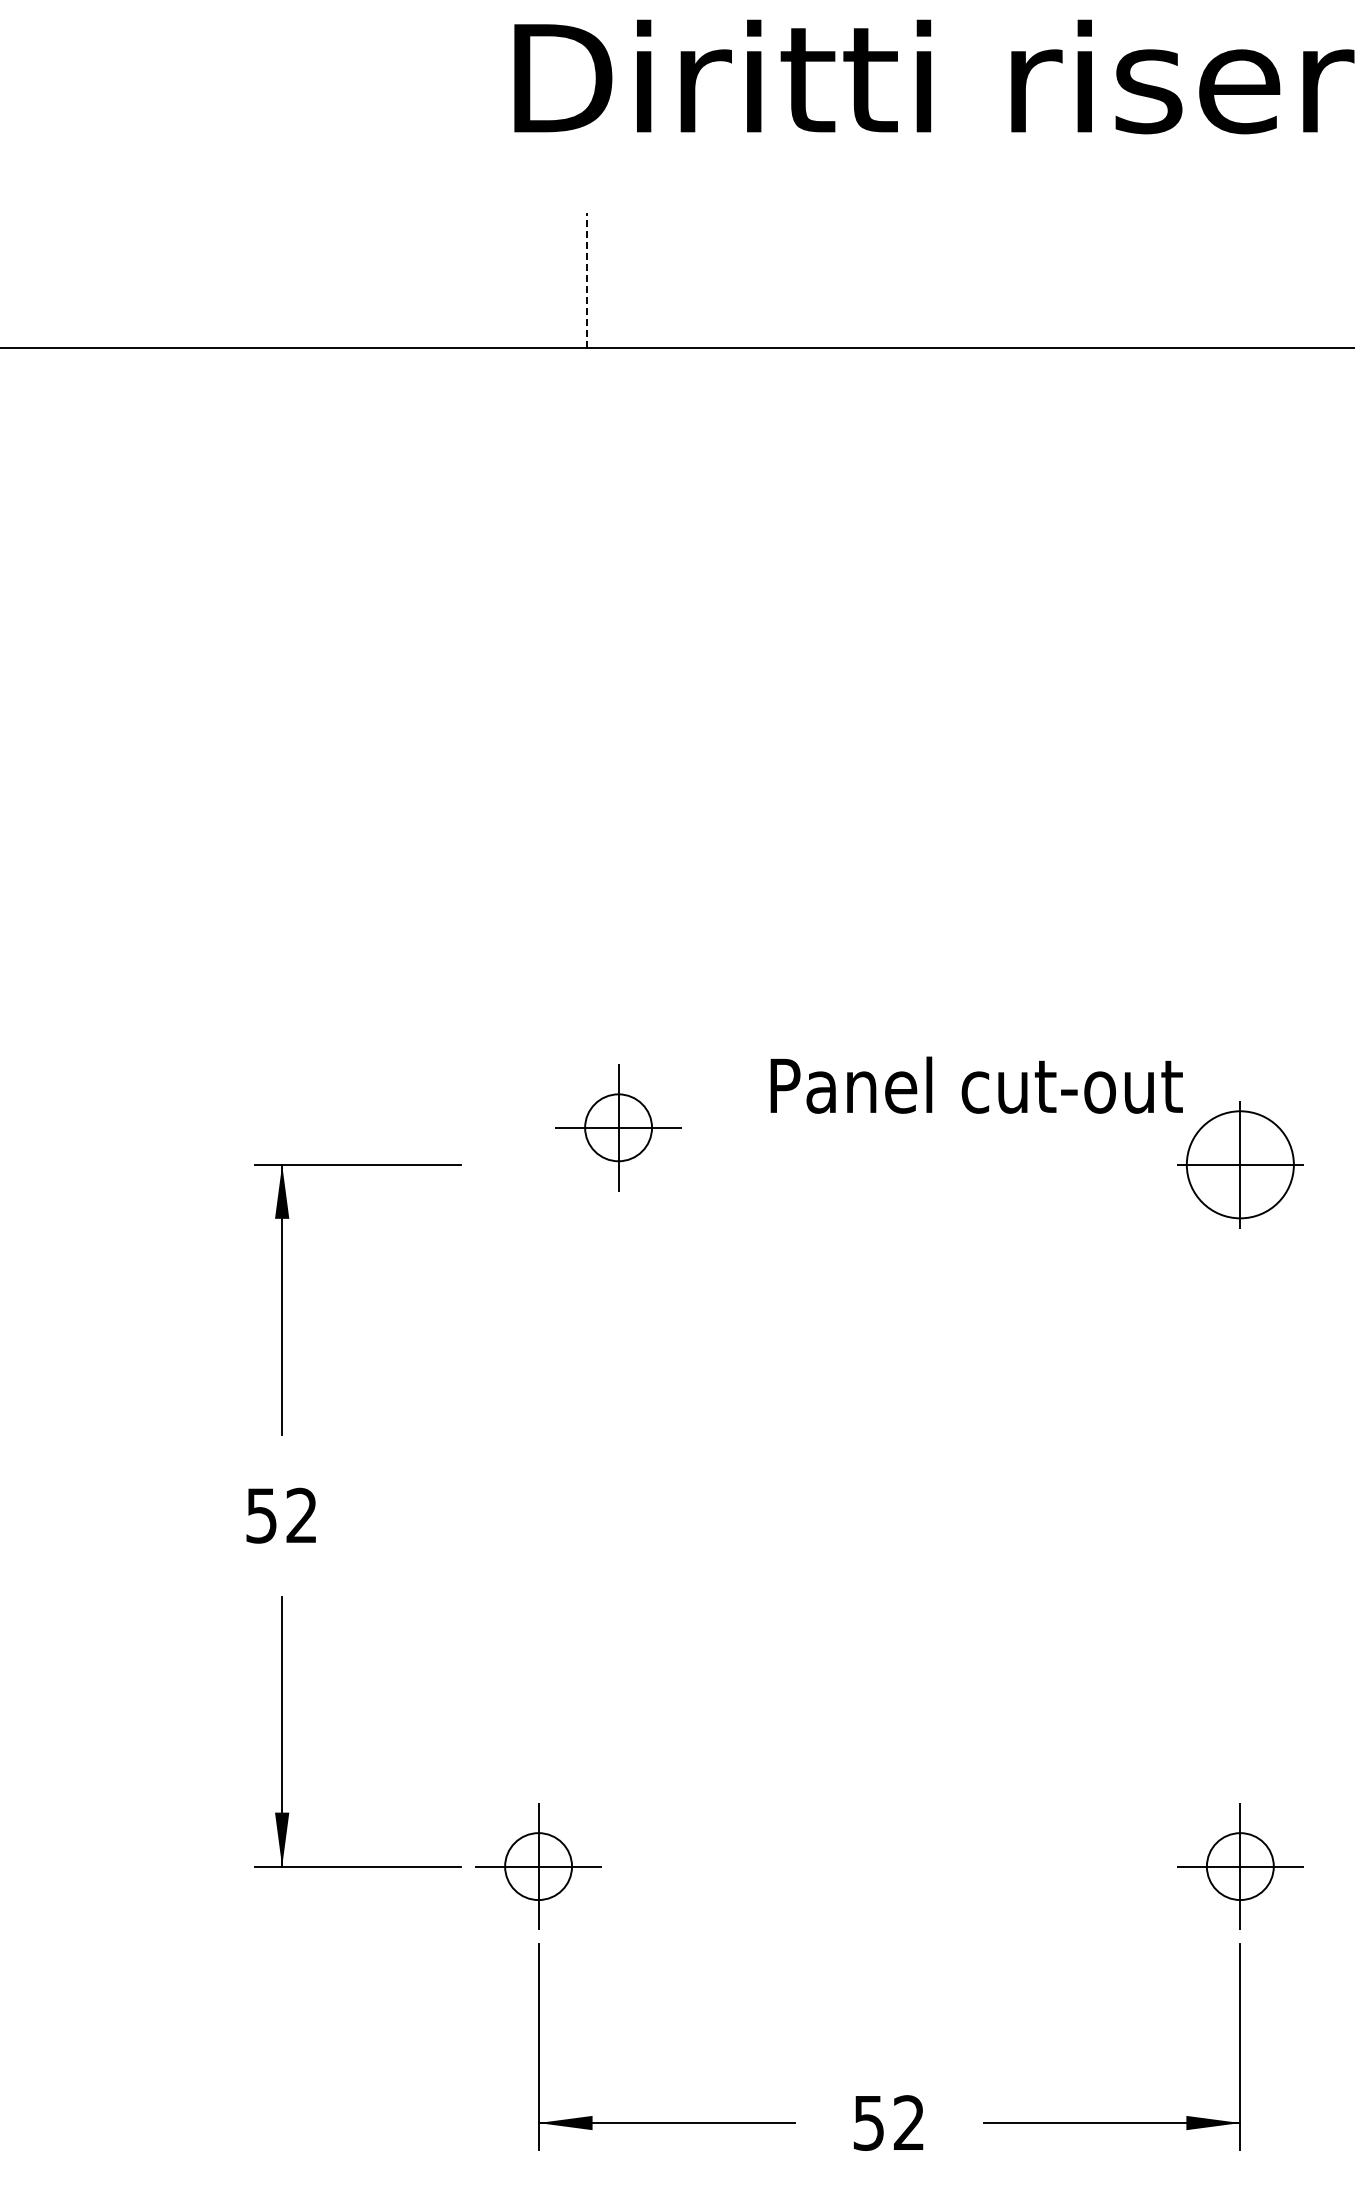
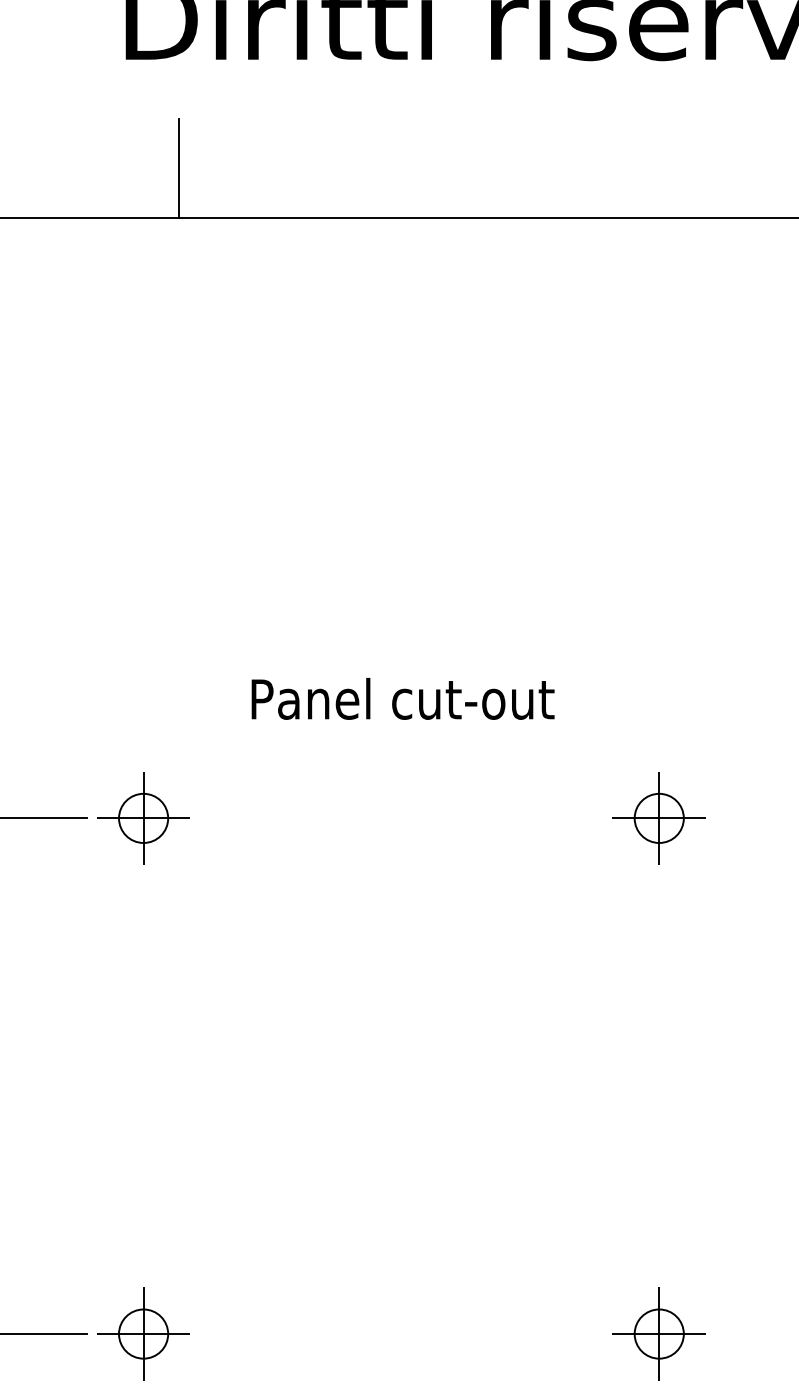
line: (587, 280) -> (179, 168), dashed -> solid
text: (976, 1084) -> (402, 698), moved
part: (618, 1127) -> (143, 818), moved
circle: (1239, 1164) -> (658, 818), size x0.62

